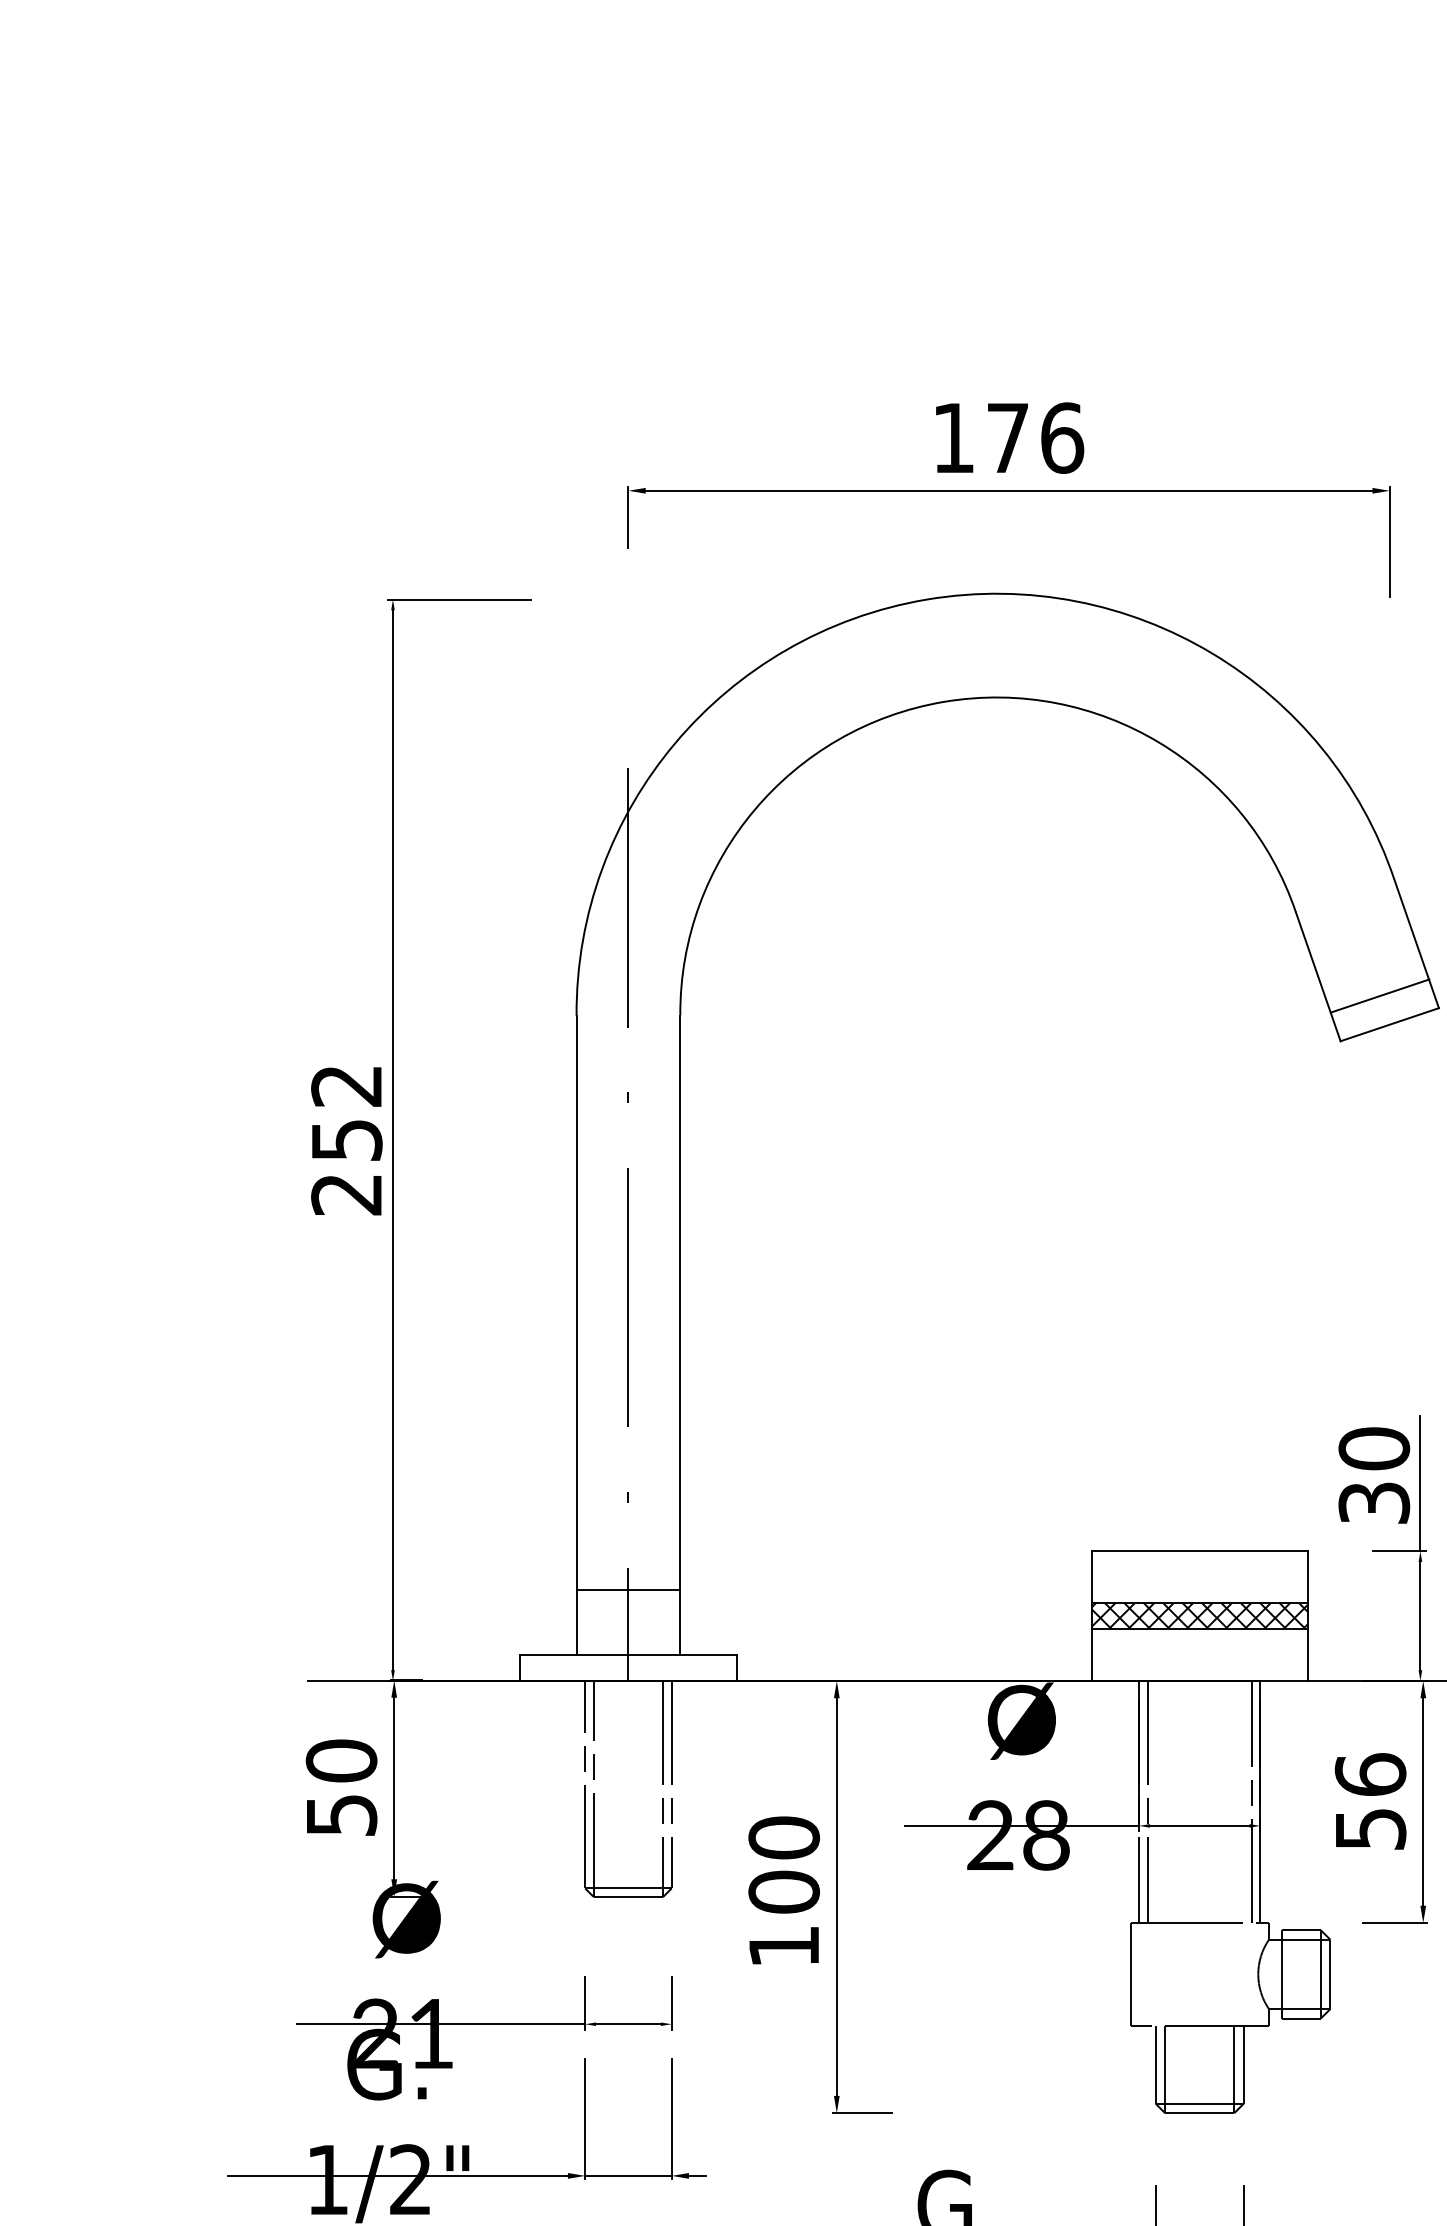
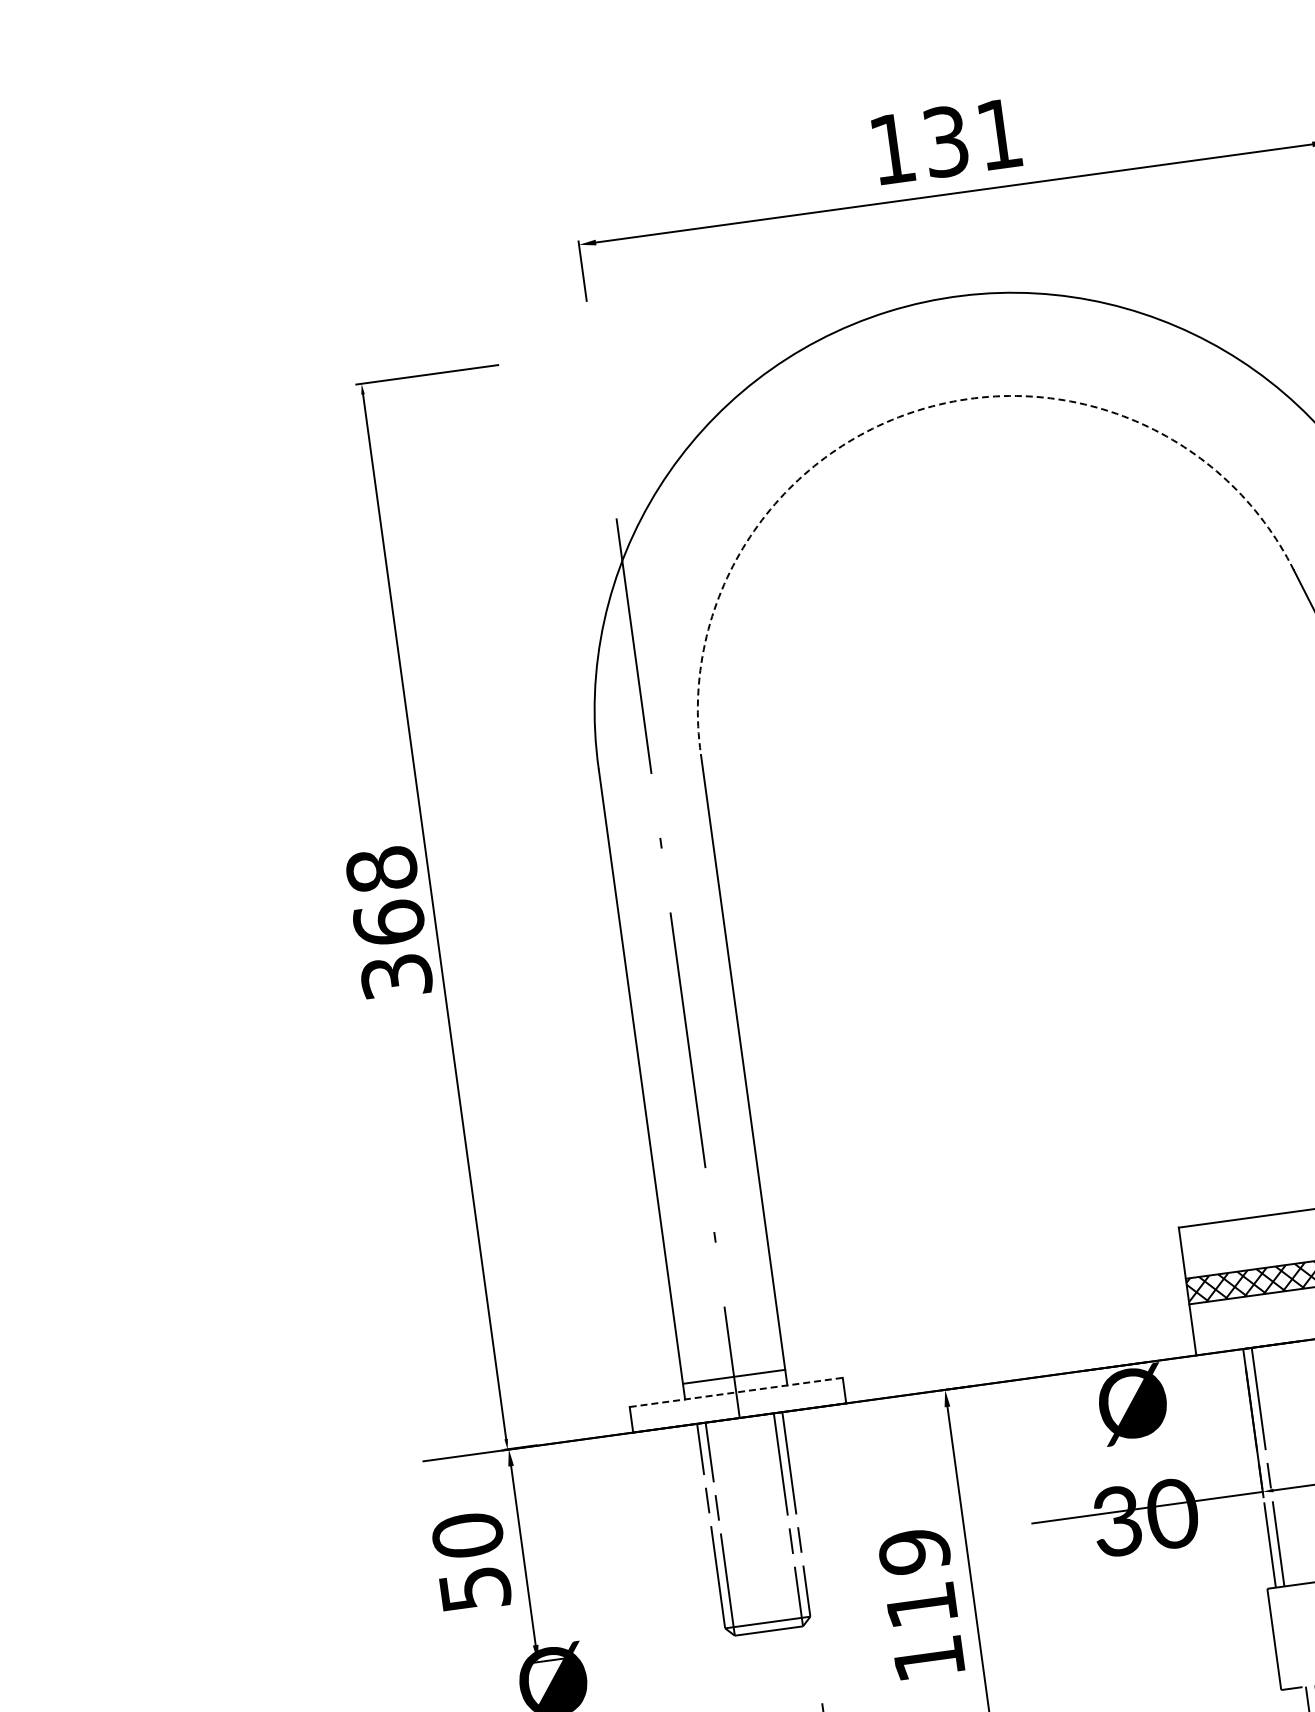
text: (1035, 437) -> (973, 137), 176 -> 131
arc: (944, 701) -> (919, 409), solid -> dashed
text: (346, 1139) -> (388, 922), 252 -> 368
line: (628, 1590) -> (734, 1377), moved
line: (628, 1655) -> (736, 1392), solid -> dashed
text: (1019, 1835) -> (1146, 1517), 28 -> 30
text: (784, 1864) -> (918, 1577), 100 -> 119

